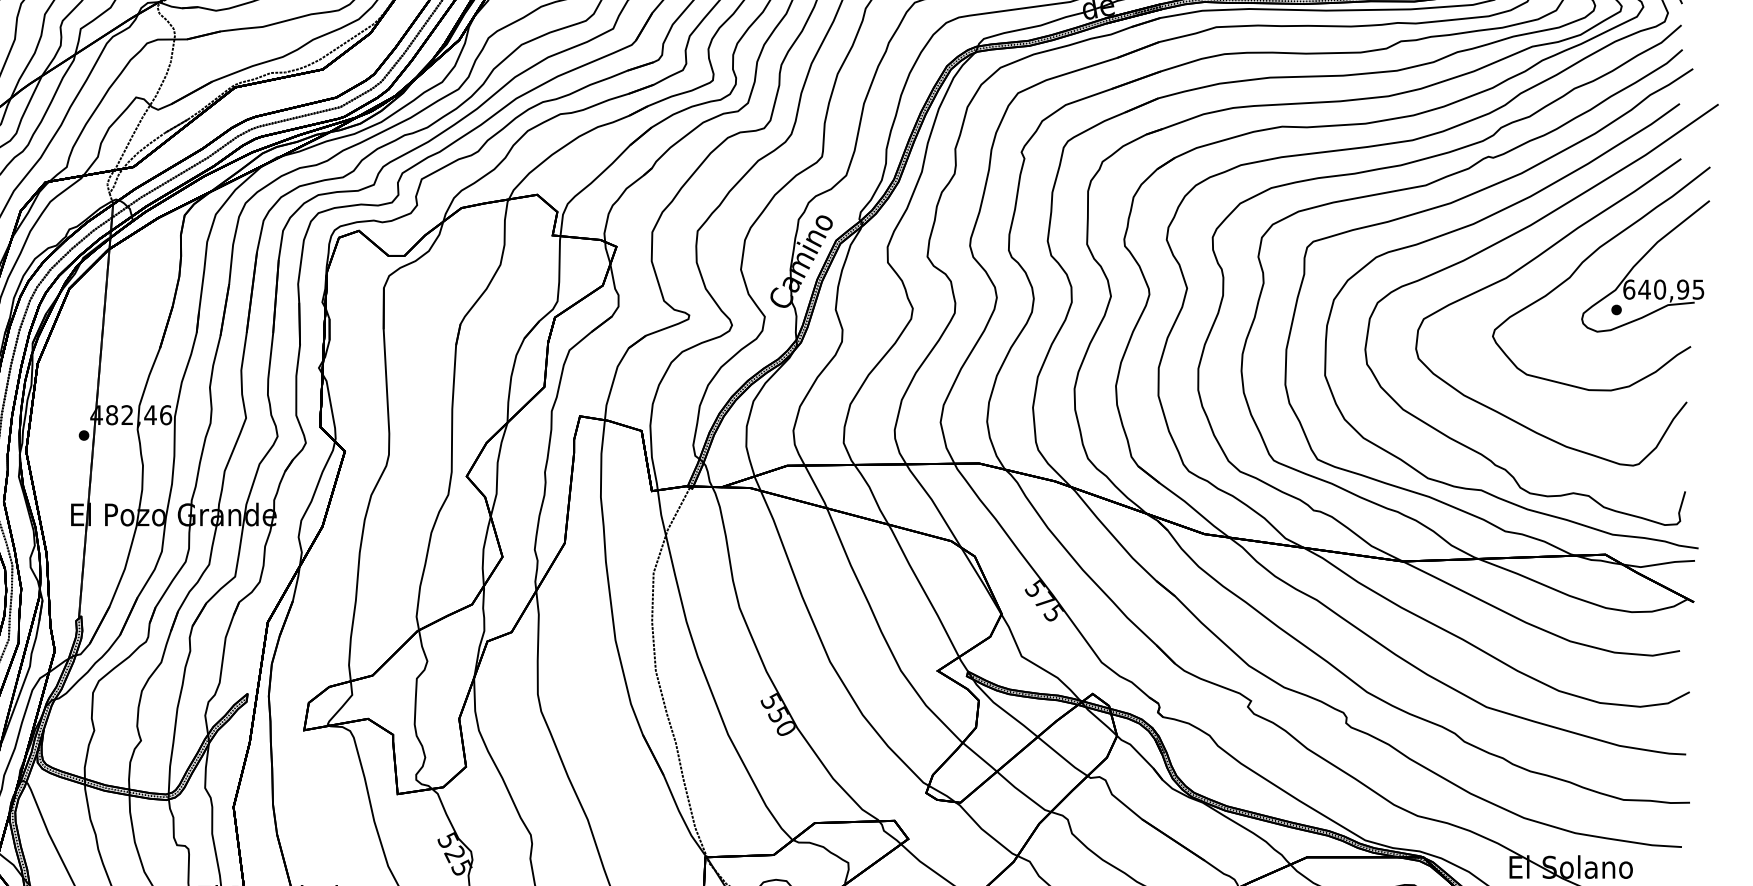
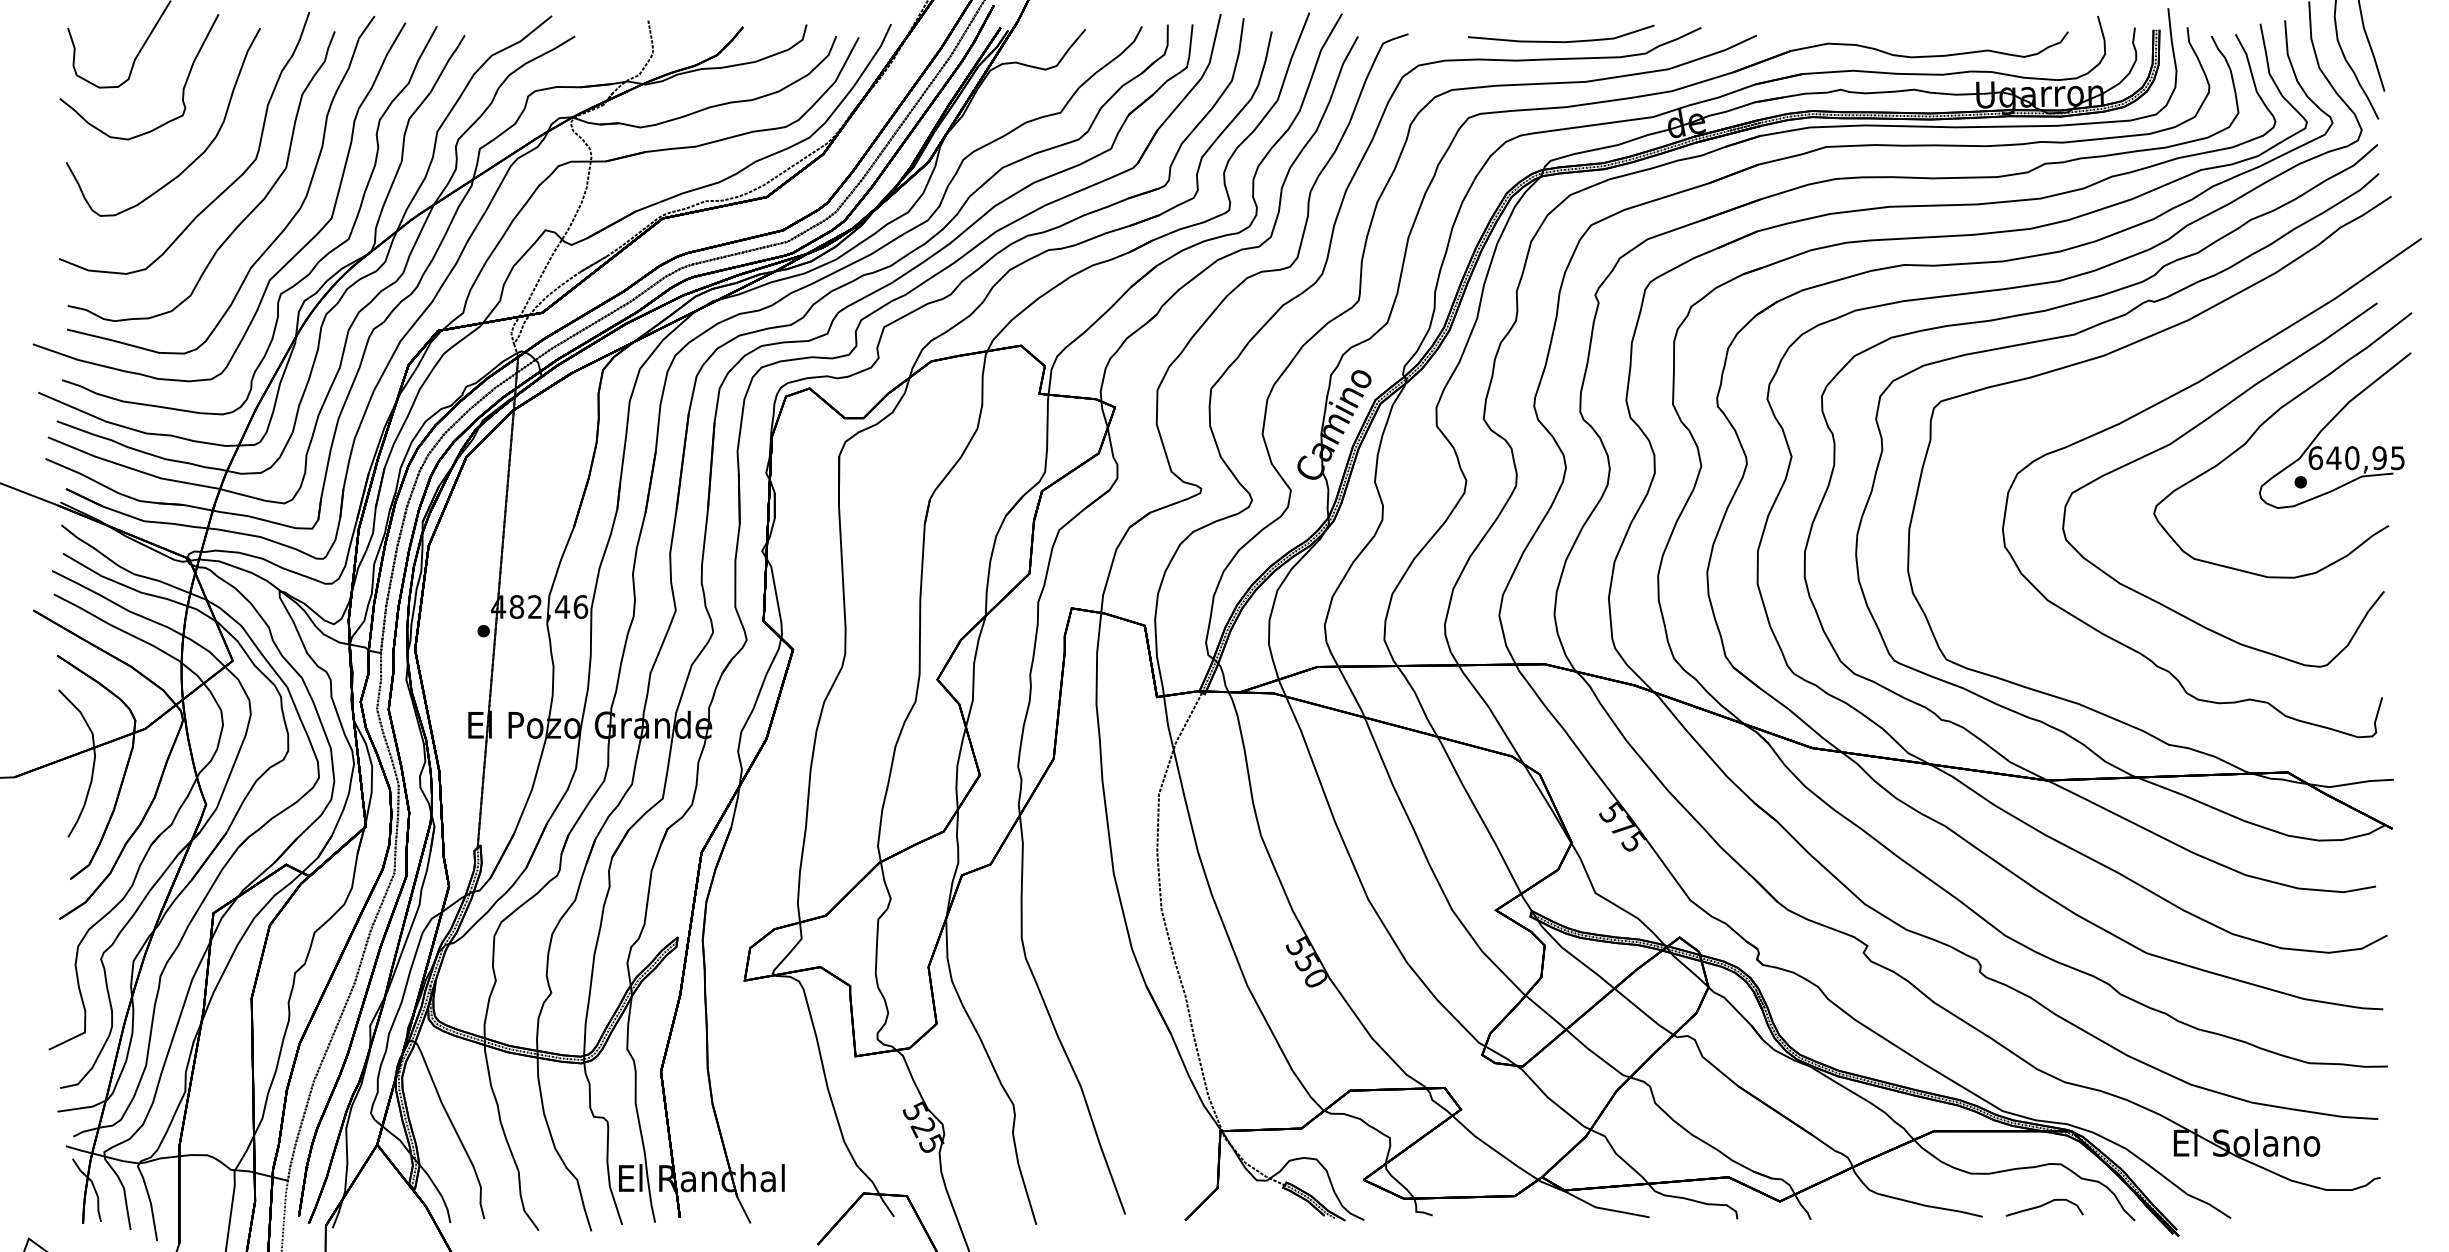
part: (1473, 224) -> (2131, 381), removed

